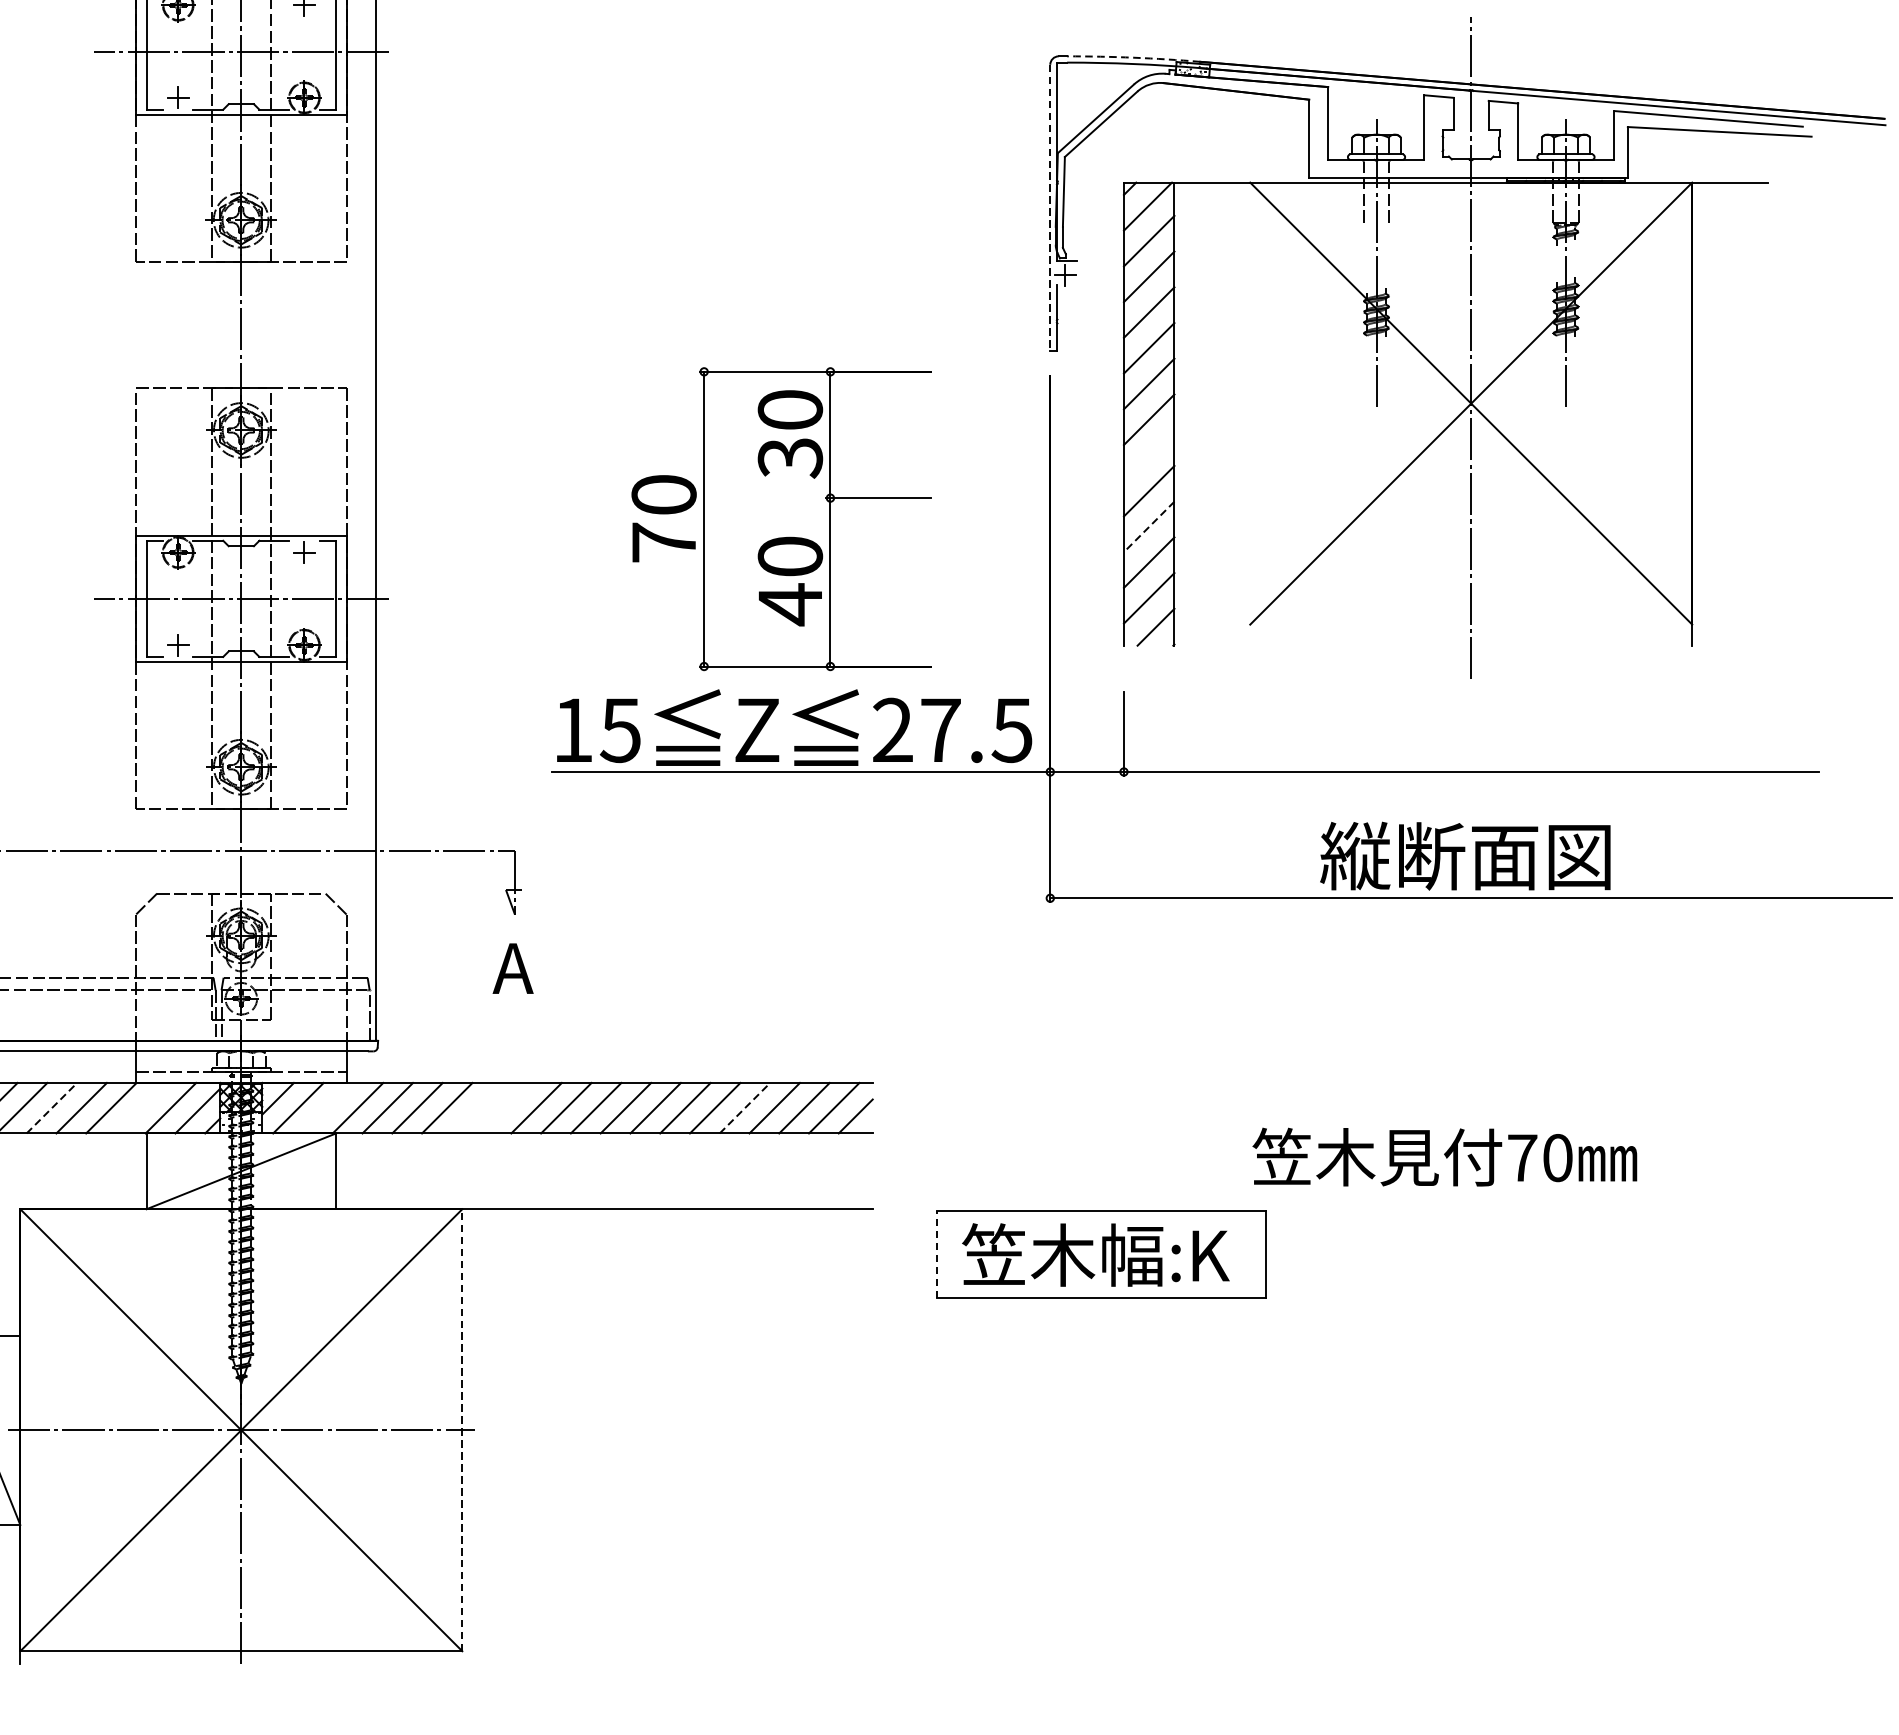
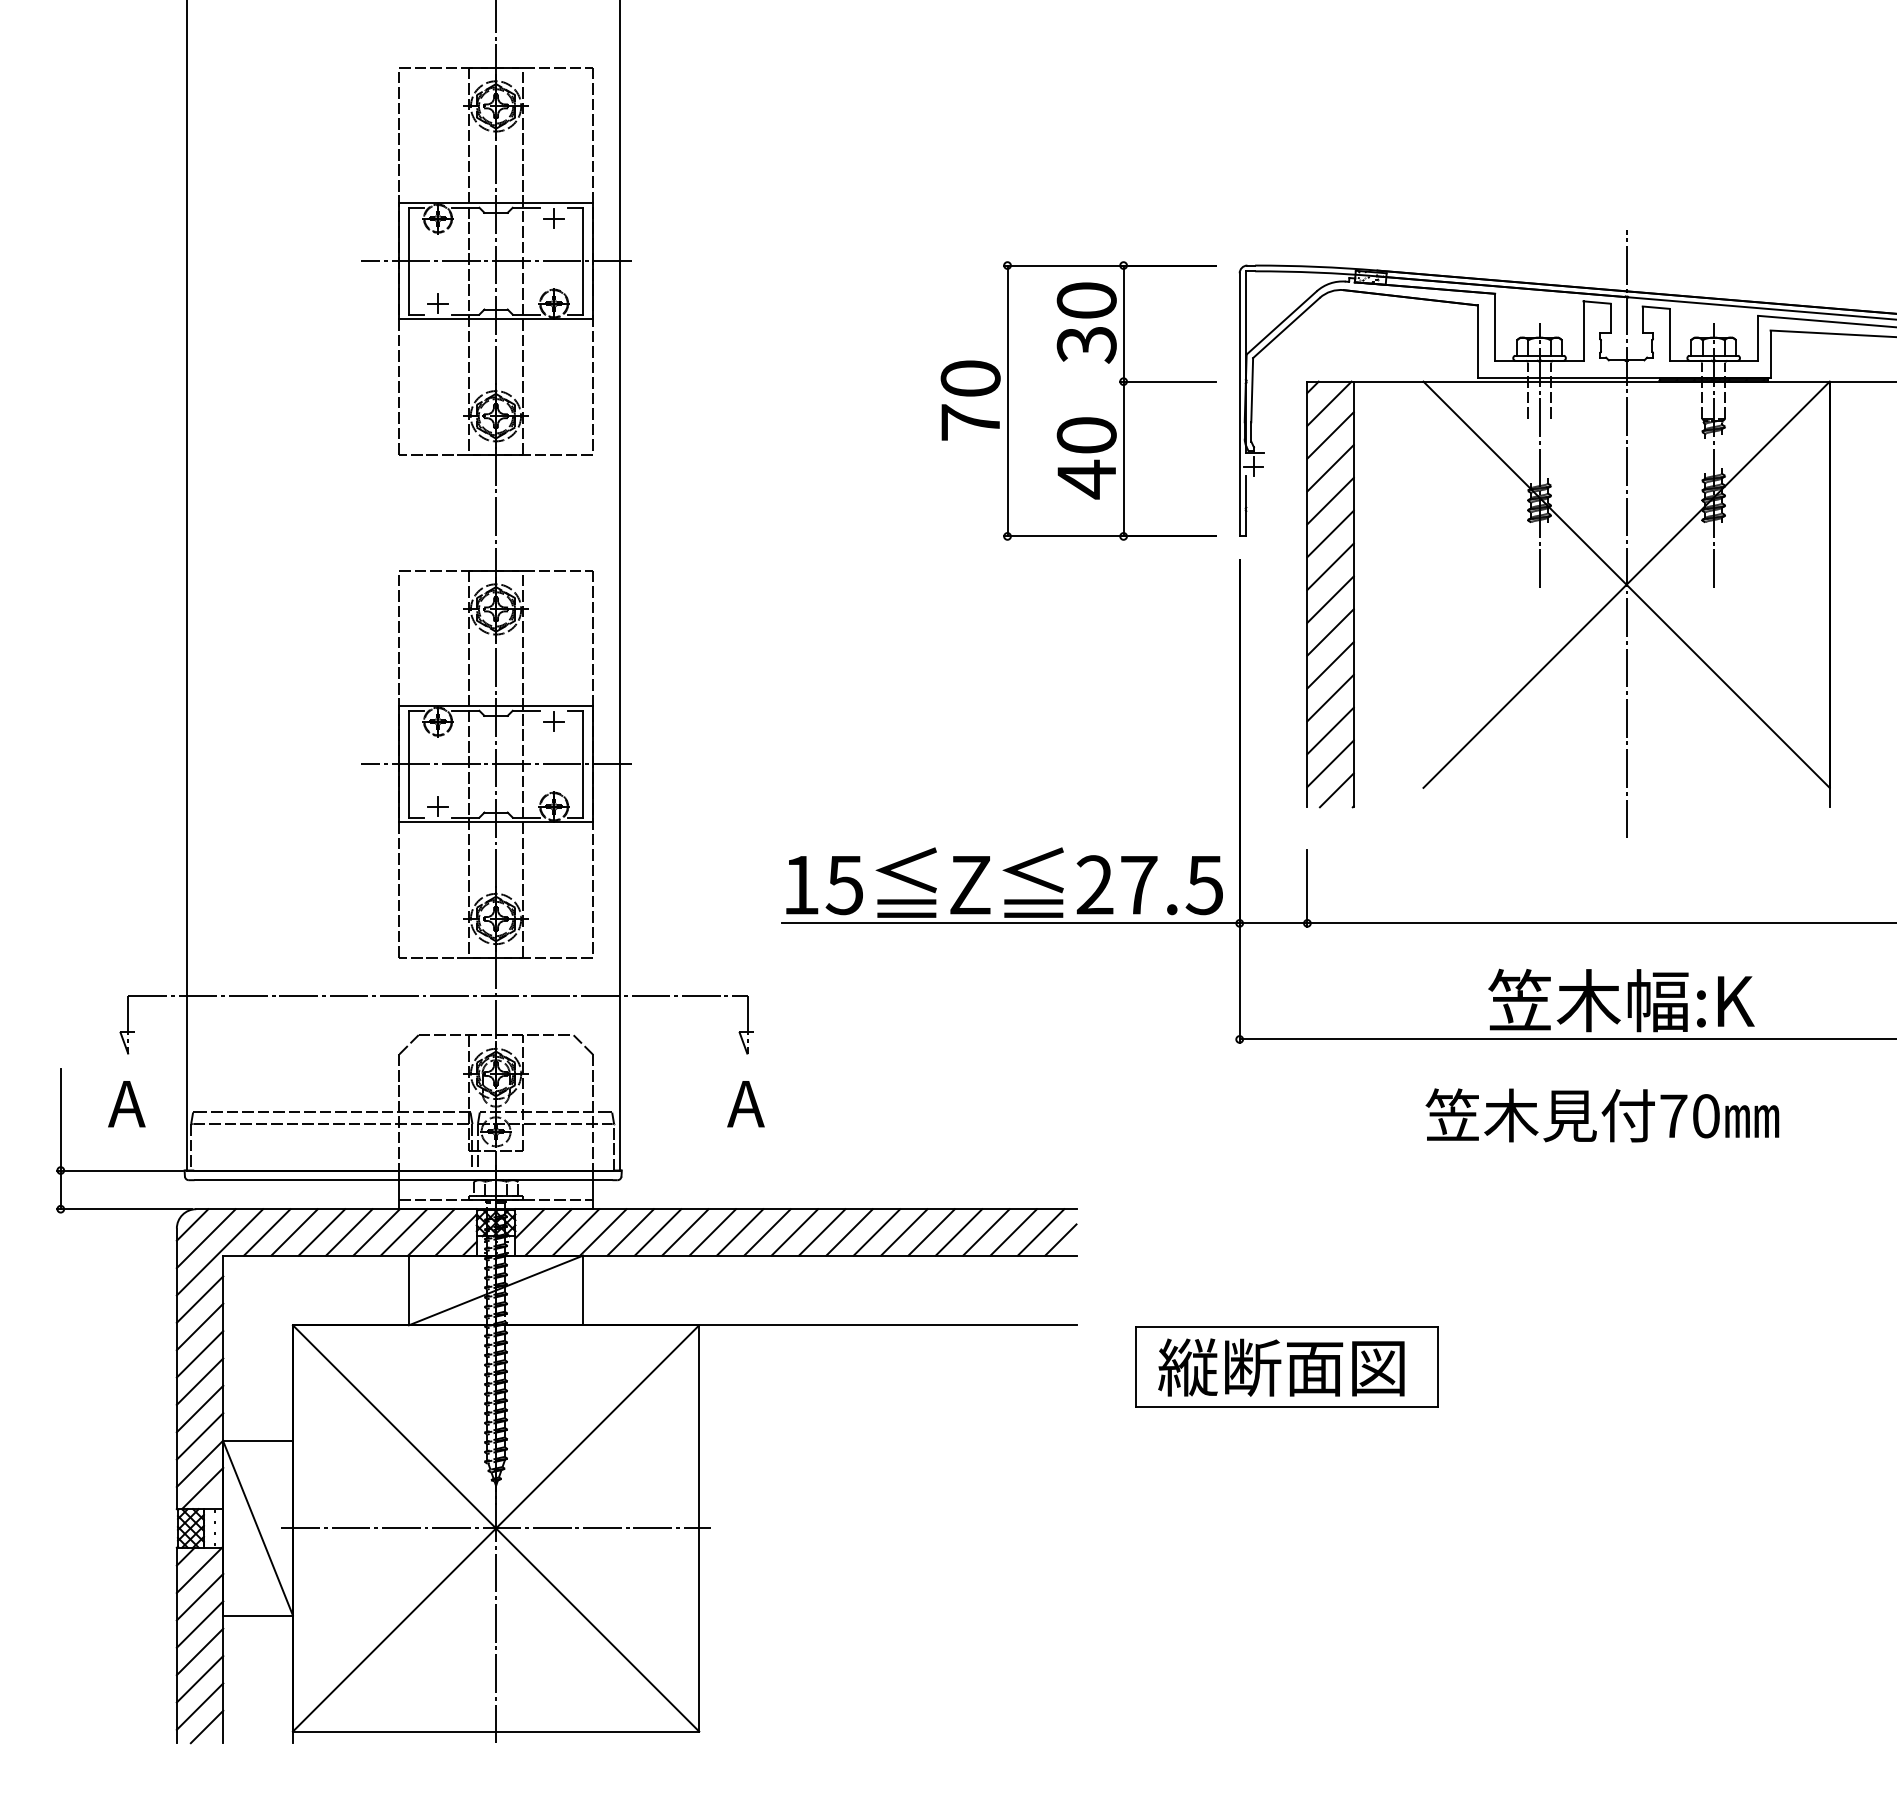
arc: (1133, 57) -> (1316, 266), dashed -> solid
line: (1050, 207) -> (1239, 404), dashed -> solid
line: (1149, 455) -> (1330, 632), added
part: (781, 518) -> (1078, 400), moved
line: (1149, 527) -> (1330, 698), dashed -> solid
text: (1464, 855) -> (1620, 1000), 縦断面図 -> 笠木幅:K
line: (51, 1108) -> (321, 1232), dashed -> solid
line: (140, 1108) -> (403, 1232), added
line: (327, 1108) -> (575, 1232), added
line: (476, 1108) -> (712, 1232), added
line: (506, 1108) -> (739, 1232), added
line: (745, 1108) -> (959, 1232), dashed -> solid
text: (1444, 1157) -> (1602, 1115), moved
line: (936, 1255) -> (1135, 1367), dashed -> solid
text: (1095, 1255) -> (1281, 1367), 笠木幅:K -> 縦断面図
line: (462, 1429) -> (699, 1527), dashed -> solid

